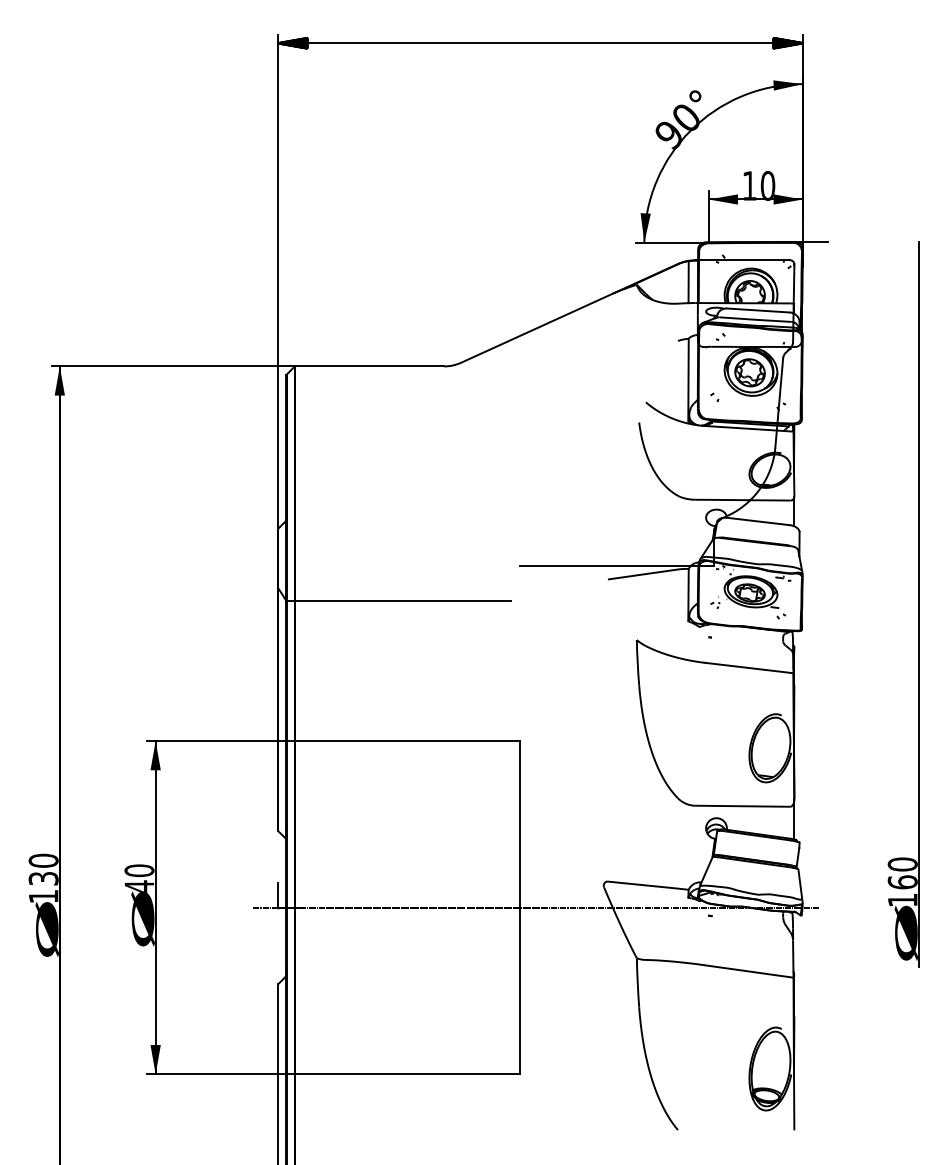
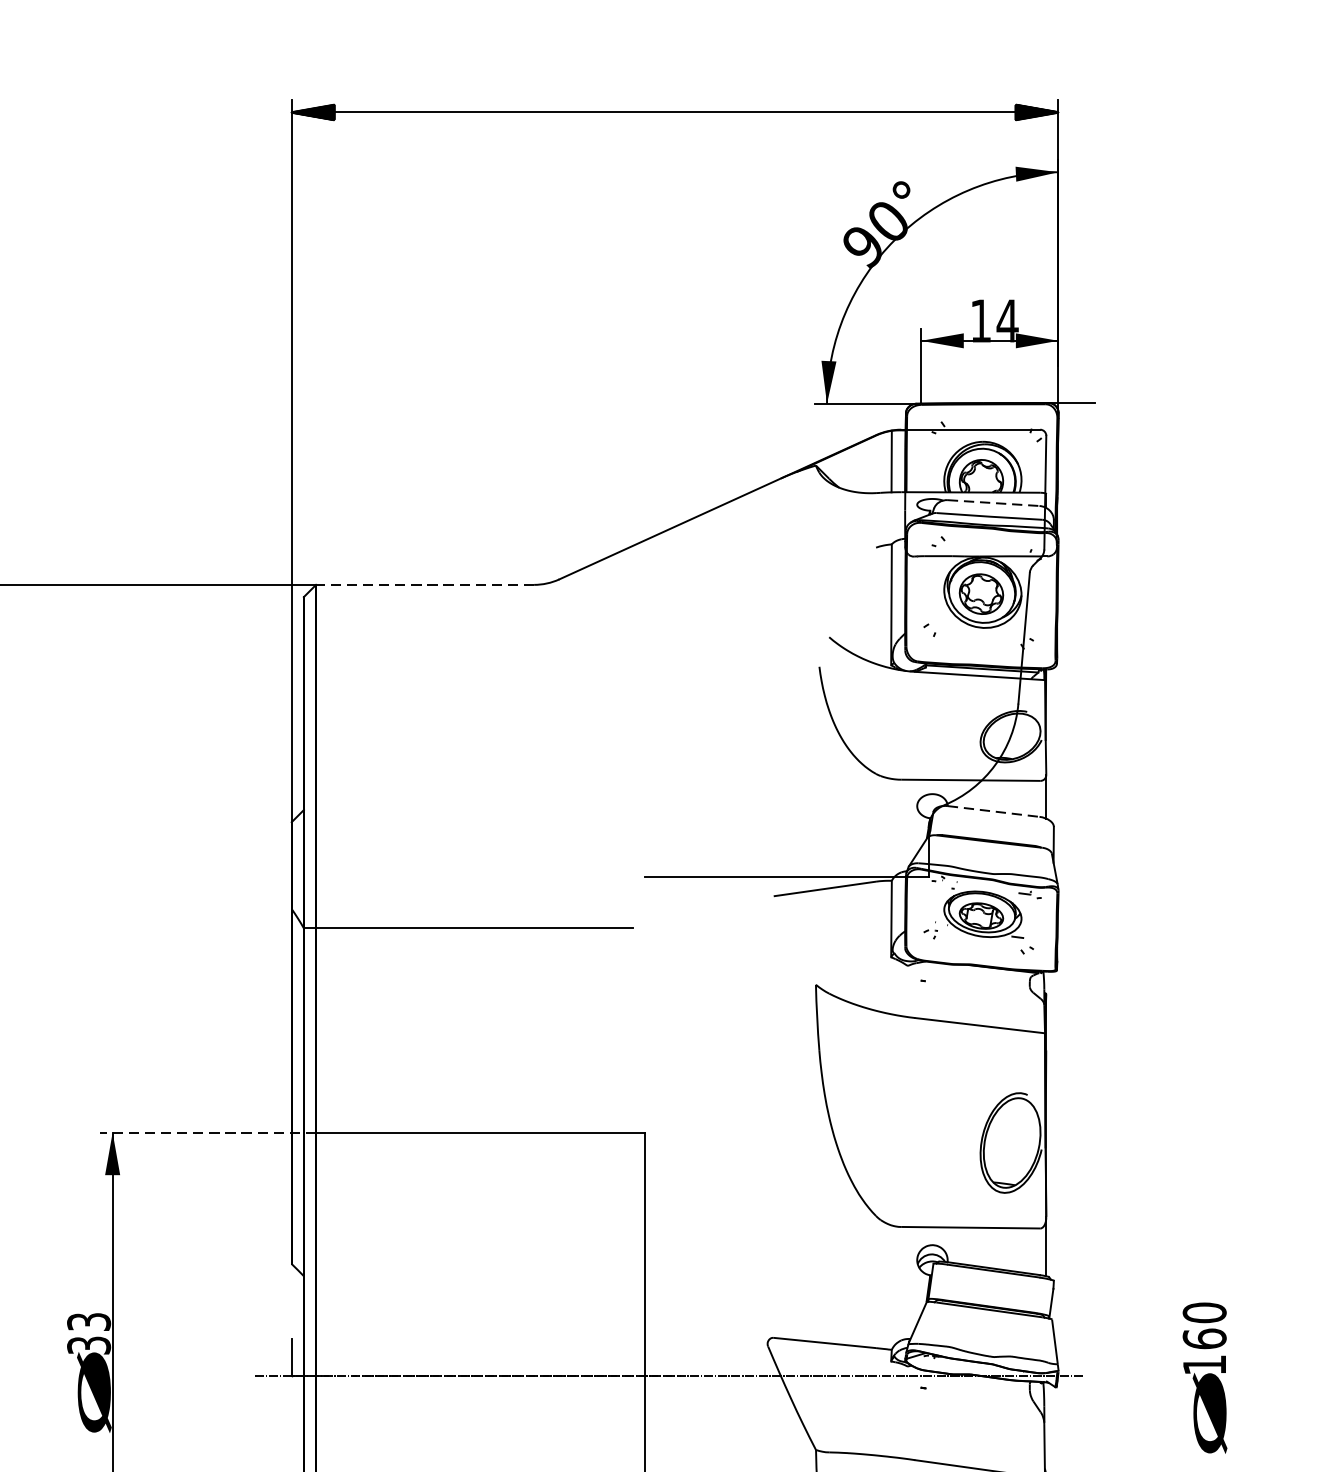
text: (767, 185) -> (1006, 320), 10 -> 14
line: (758, 310) -> (993, 503), solid -> dashed
line: (369, 366) -> (425, 584), solid -> dashed
line: (758, 521) -> (993, 811), solid -> dashed
line: (918, 604) -> (1227, 932), removed
line: (221, 741) -> (208, 1133), solid -> dashed
text: (139, 878) -> (89, 1333), 40 -> 33

